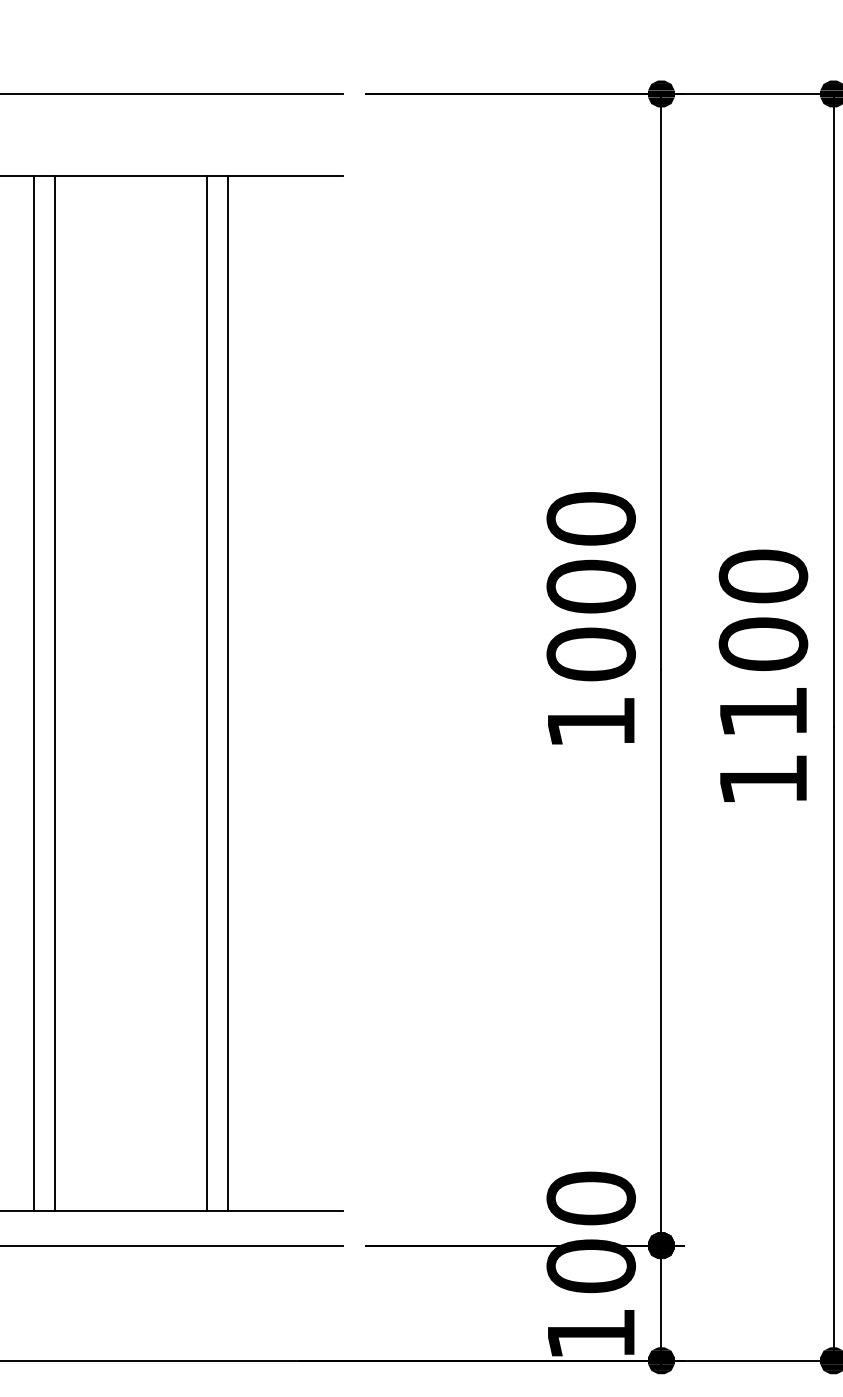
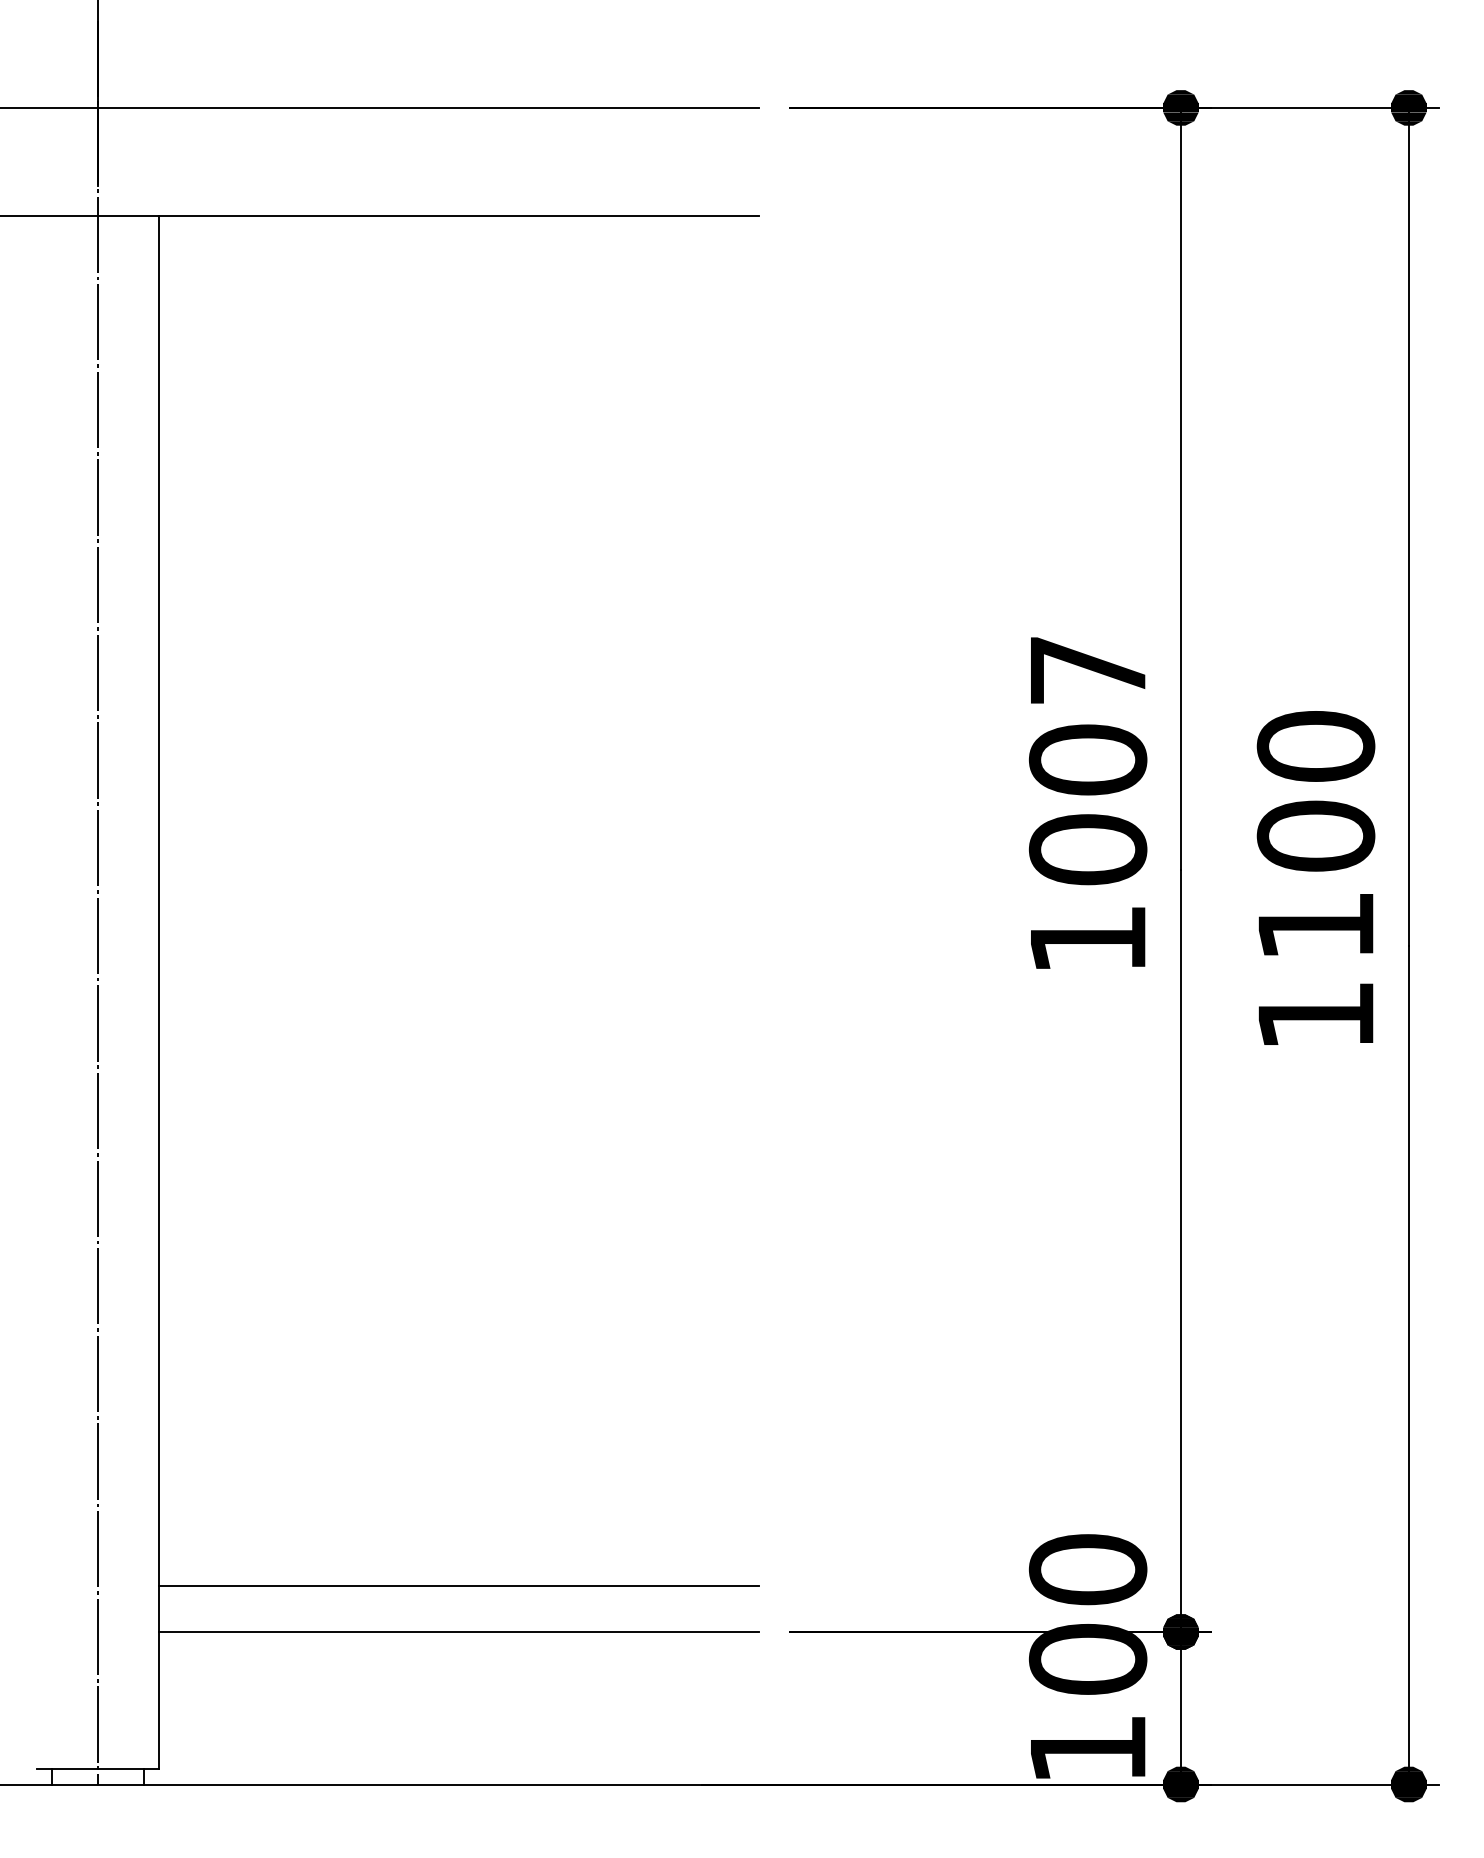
text: (590, 518) -> (1087, 669), 1000 -> 1007
line: (33, 693) -> (350, 901), removed
line: (55, 693) -> (378, 901), removed
line: (206, 693) -> (579, 901), removed
line: (228, 693) -> (607, 901), removed

